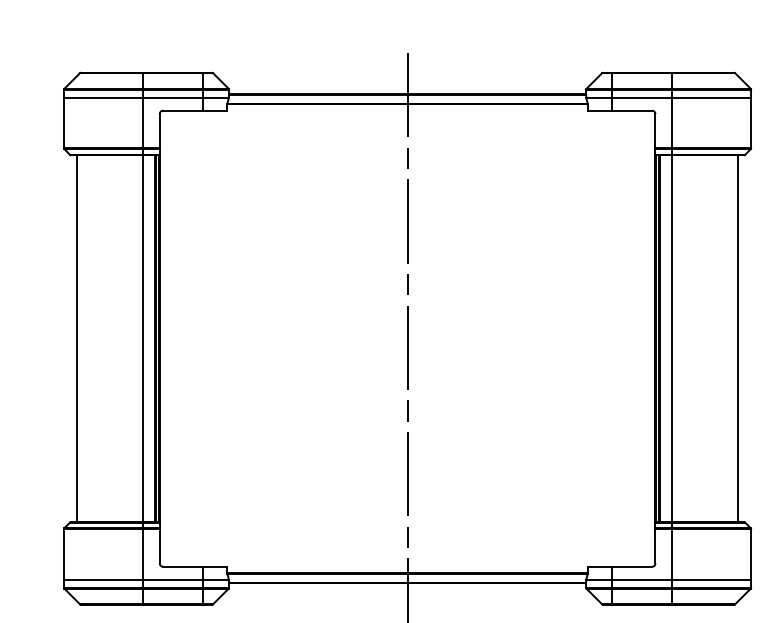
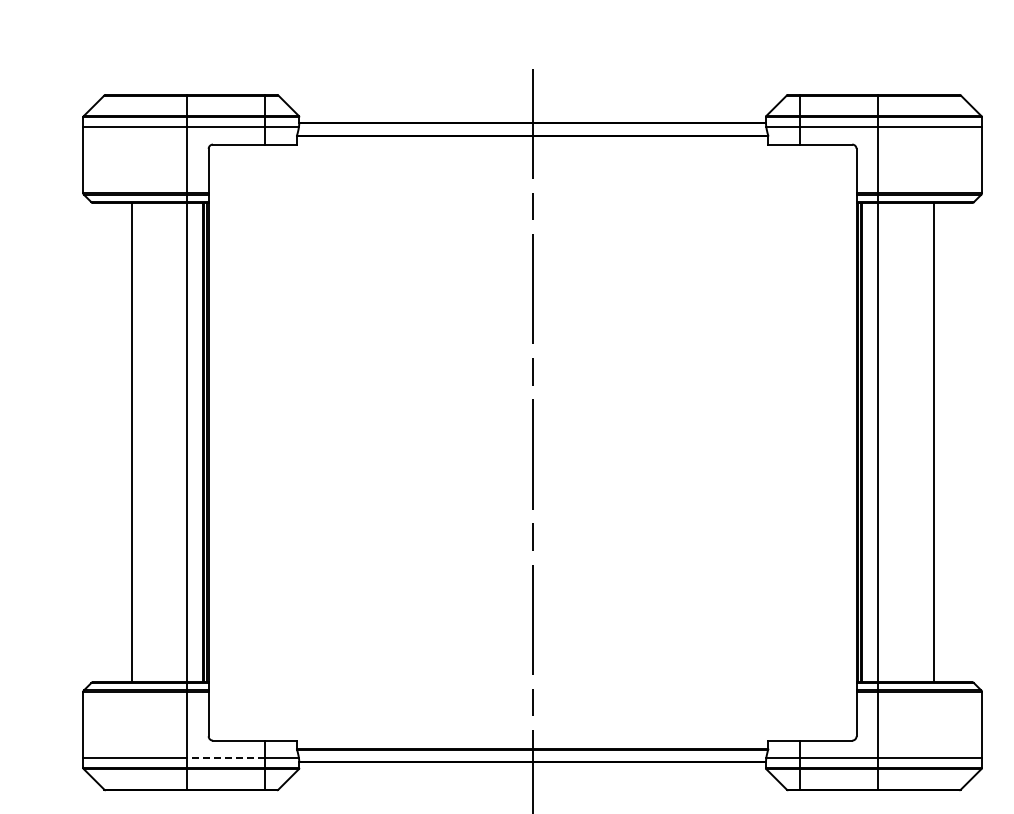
line: (77, 338) -> (131, 442), moved
line: (737, 338) -> (933, 442), moved
line: (172, 579) -> (225, 757), solid -> dashed

